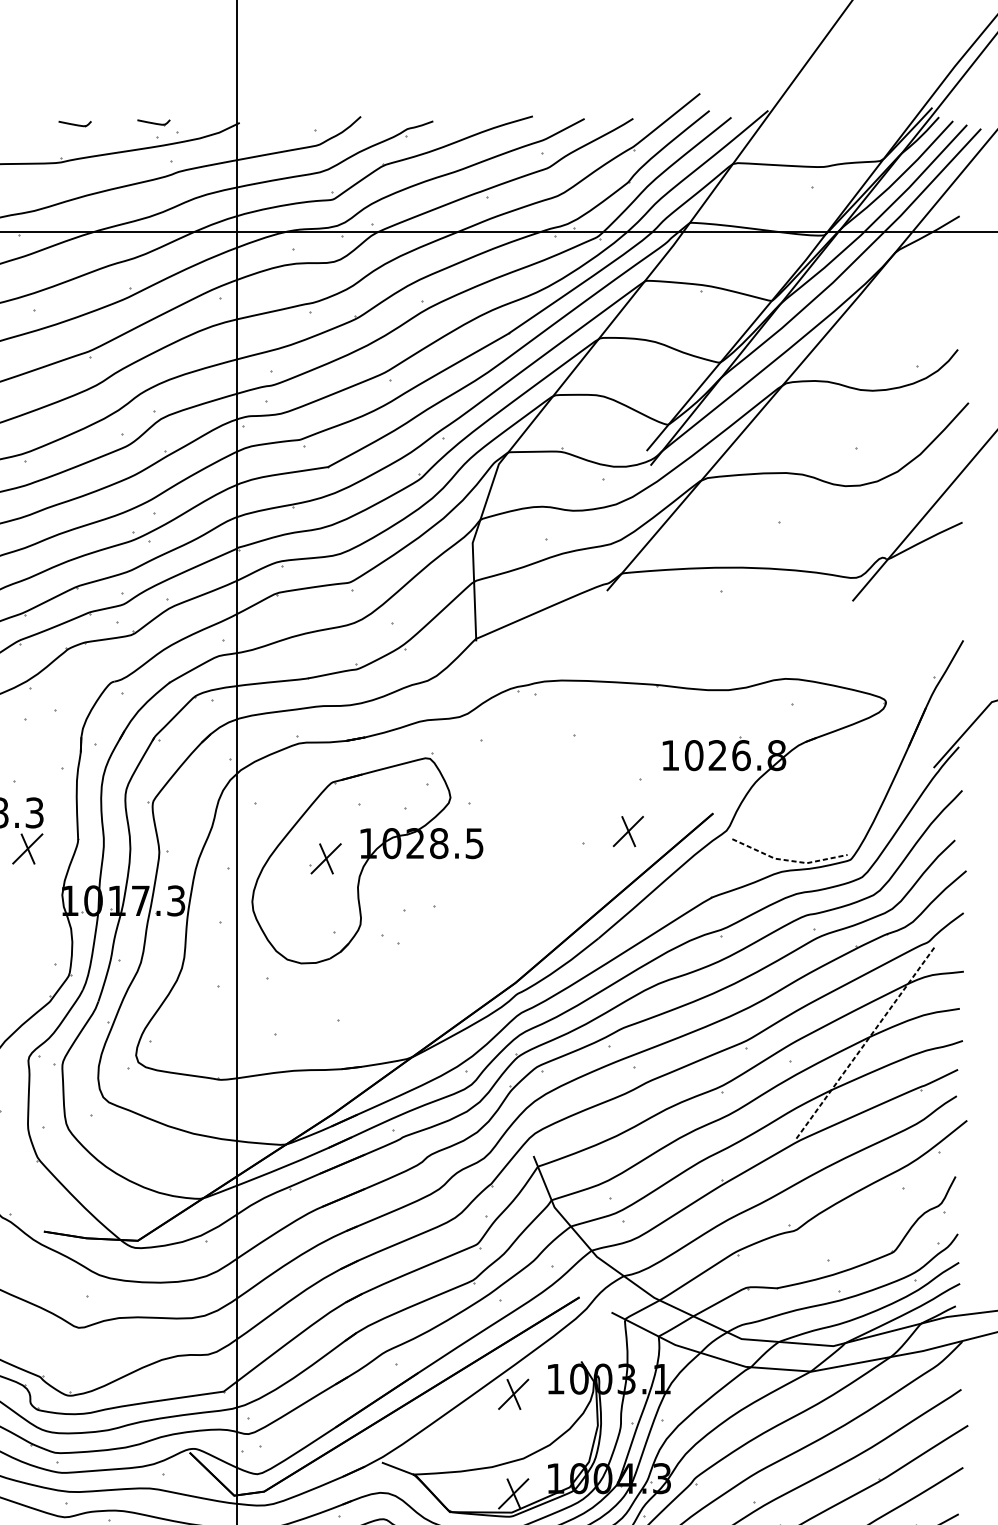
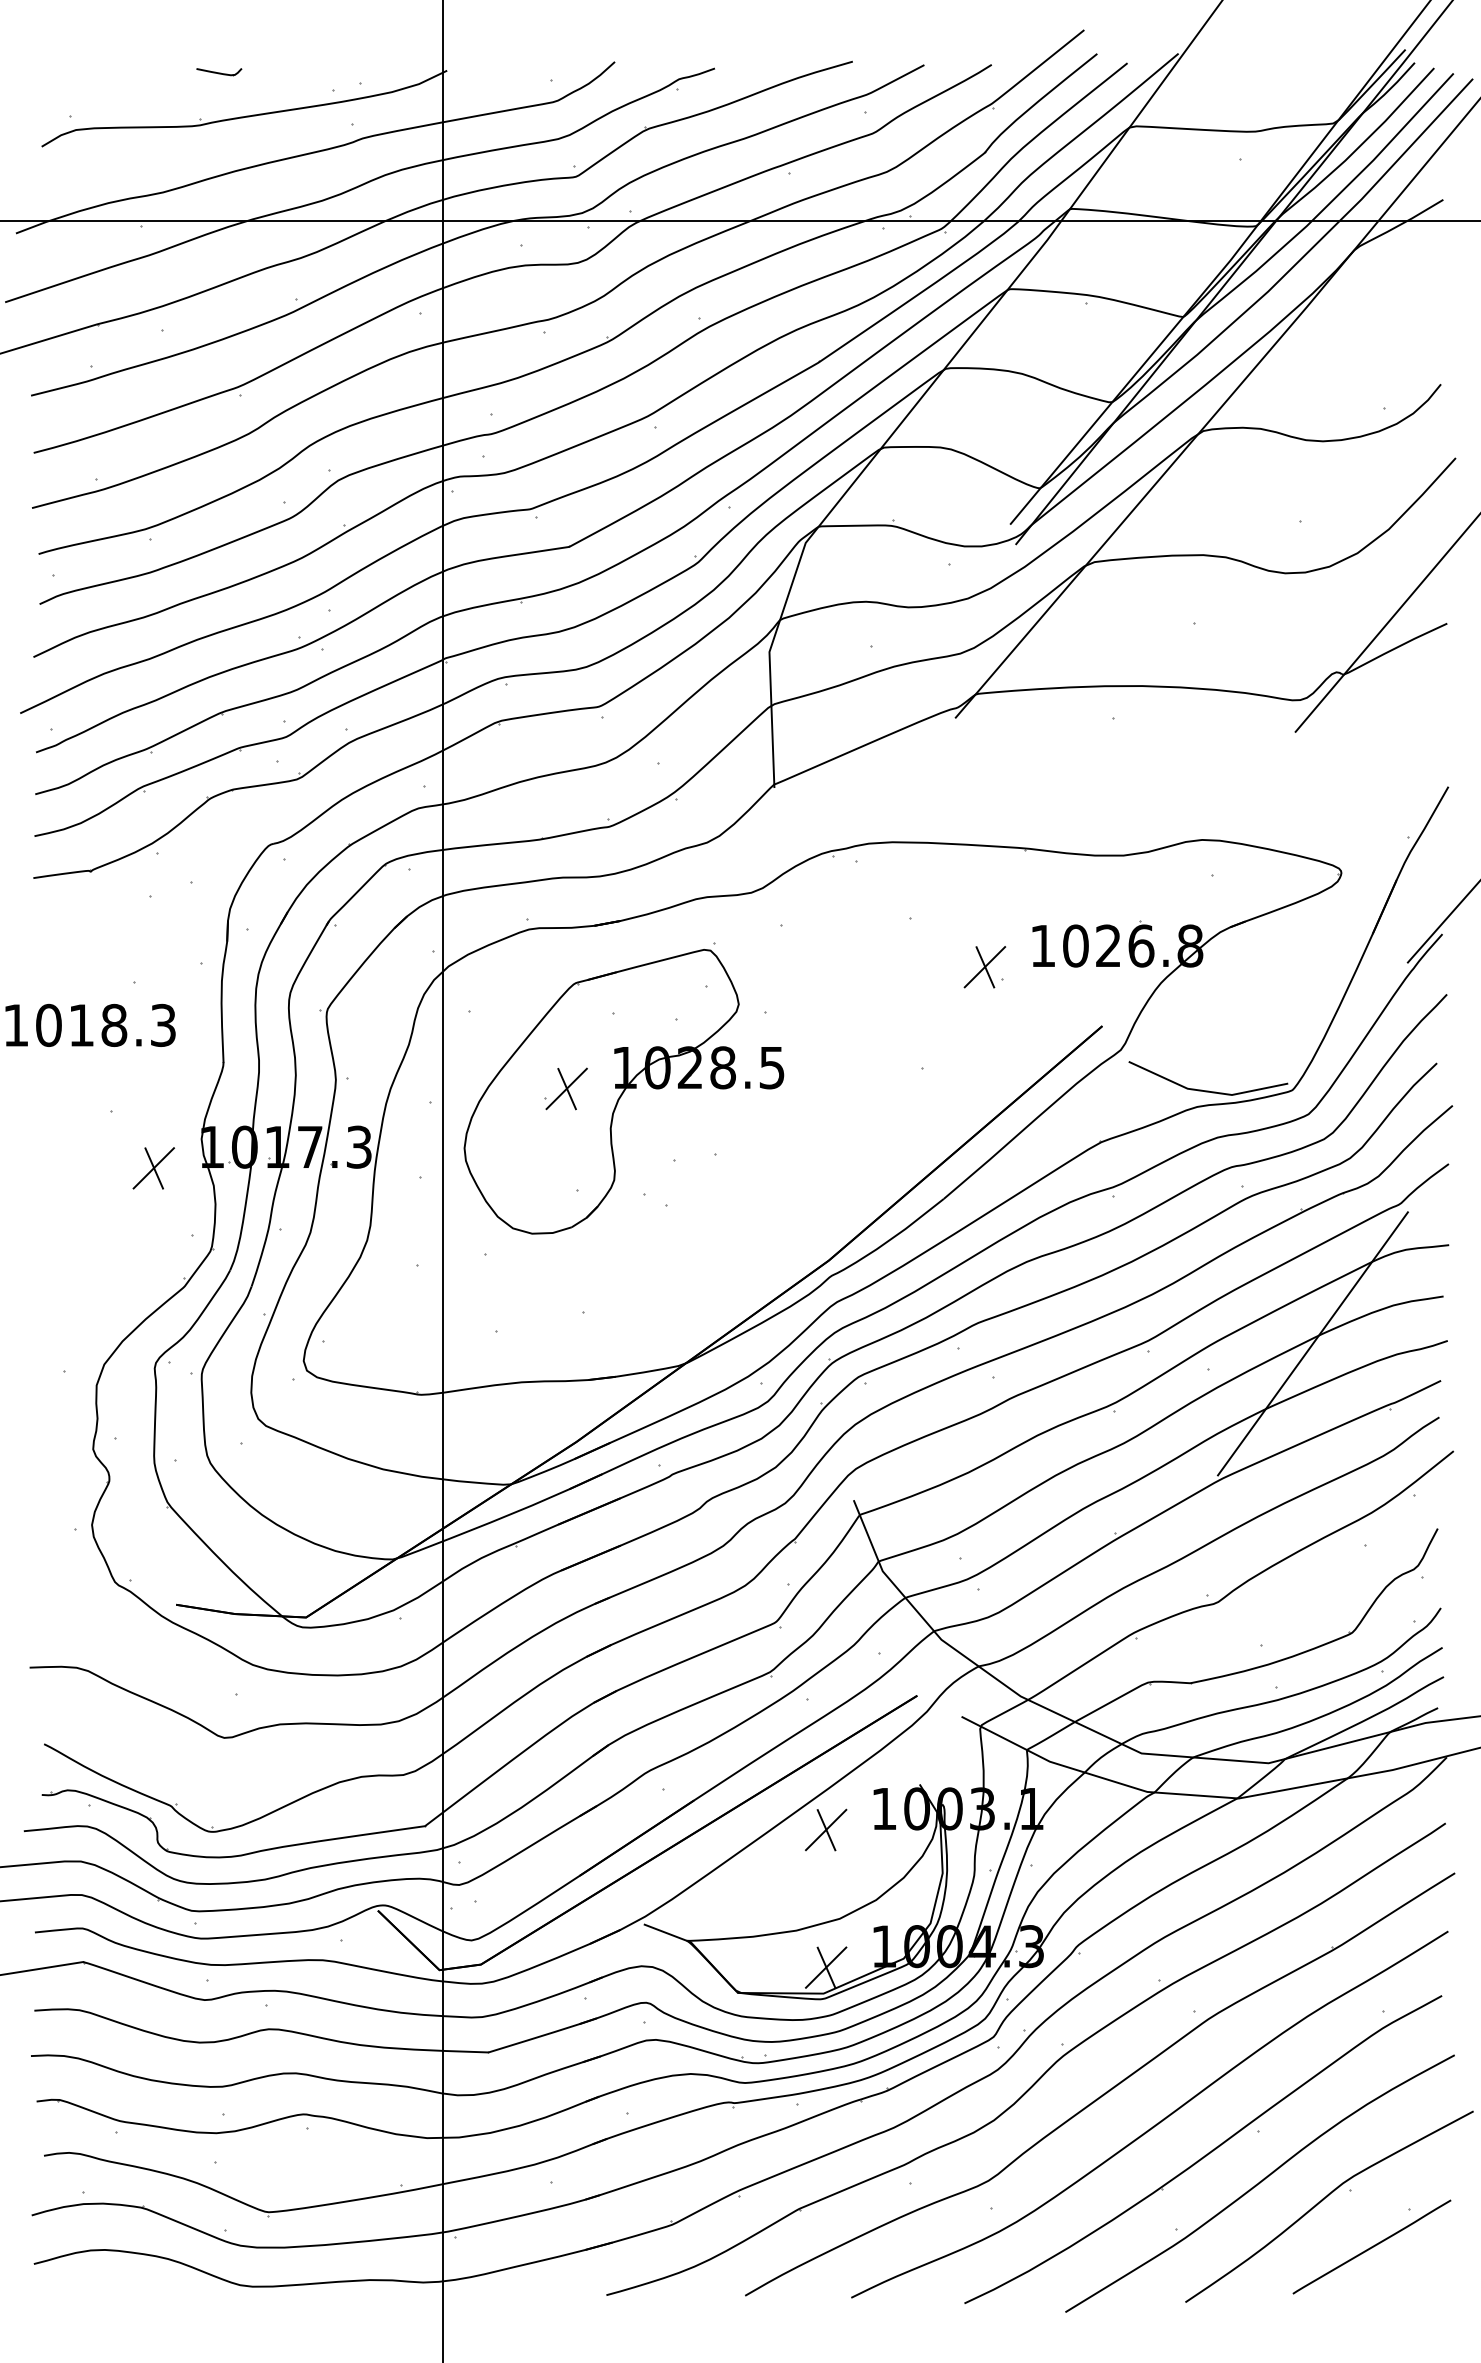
part: (154, 122) -> (328, 70), removed
part: (628, 831) -> (984, 967), moved
part: (27, 849) -> (153, 1168), moved
line: (788, 860) -> (1206, 1091), dashed -> solid
line: (865, 1042) -> (1313, 1343), dashed -> solid

